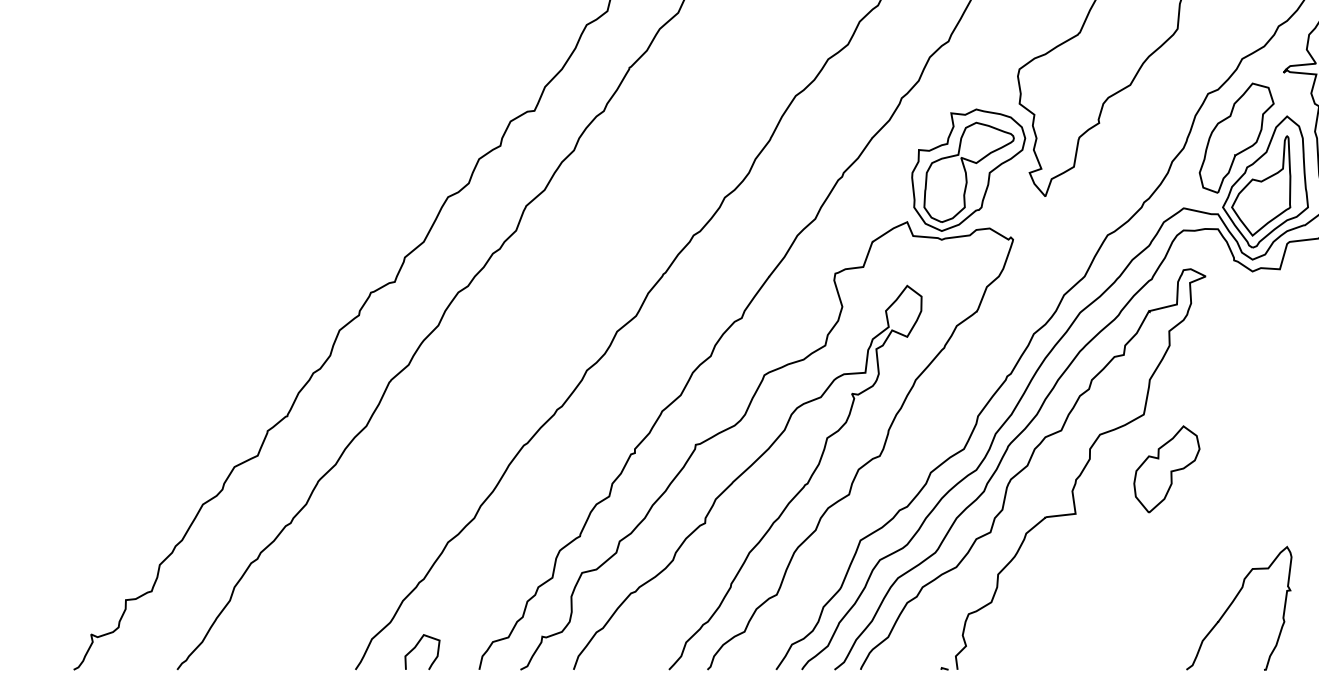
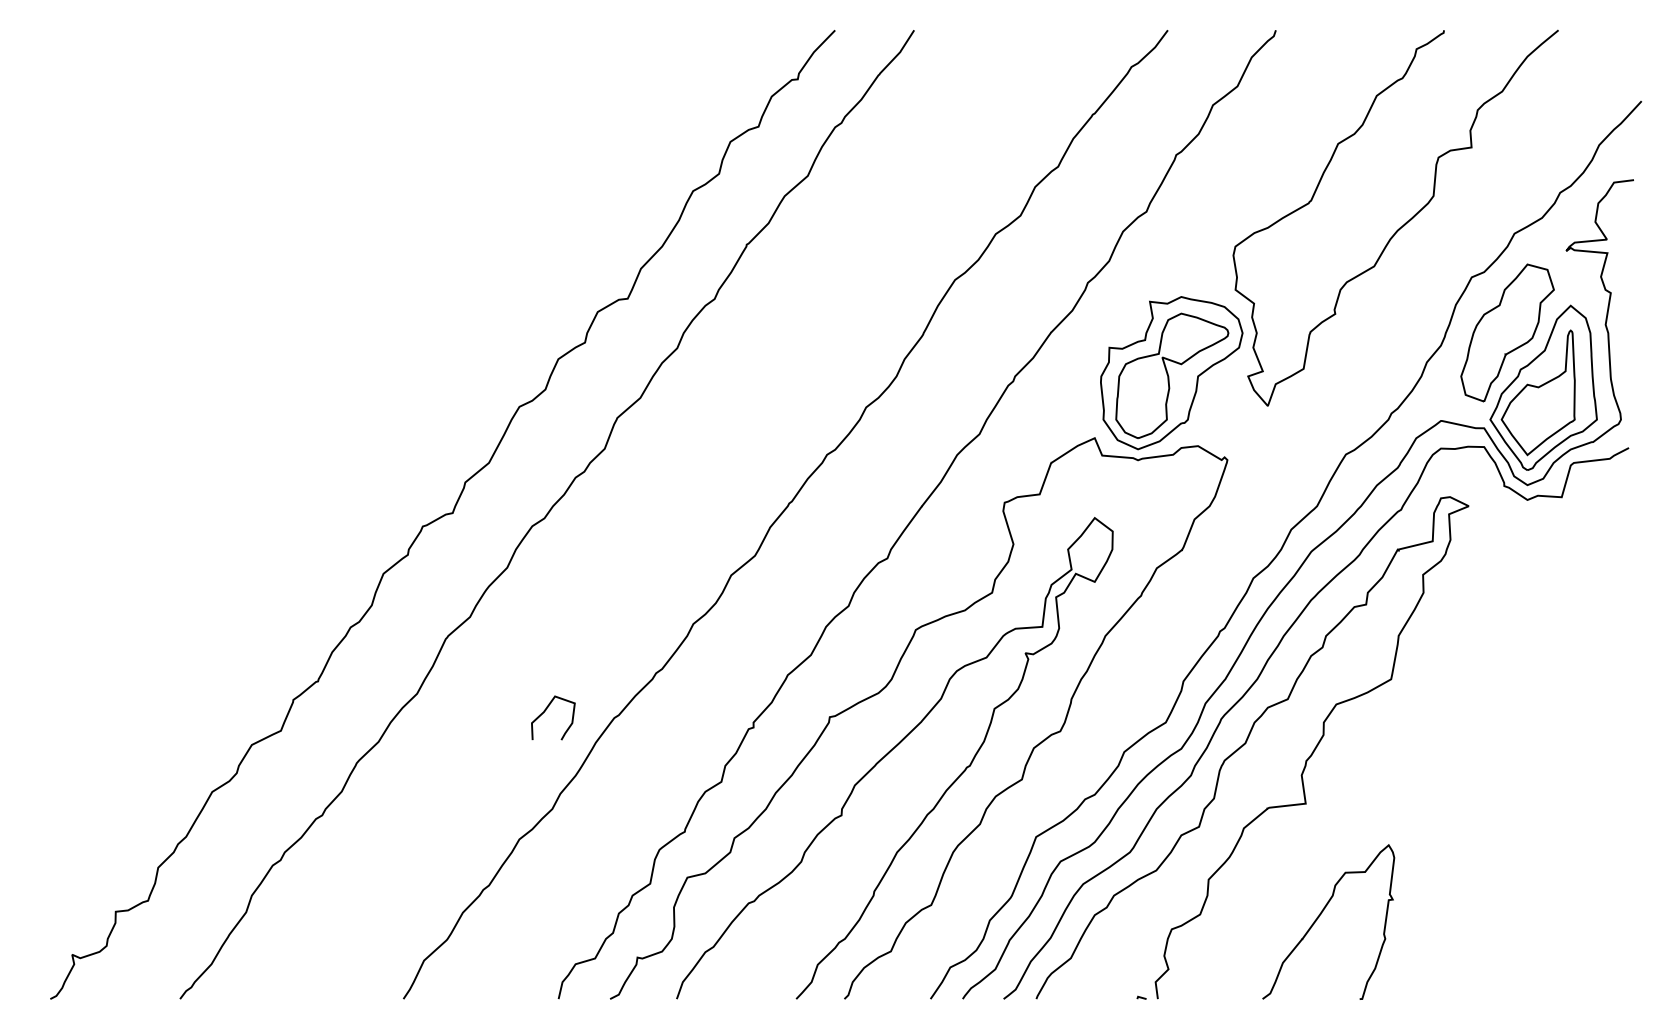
part: (1166, 469) -> (1419, 747), removed
curve: (1231, 604) -> (1319, 917), moved
curve: (417, 646) -> (546, 710), moved

